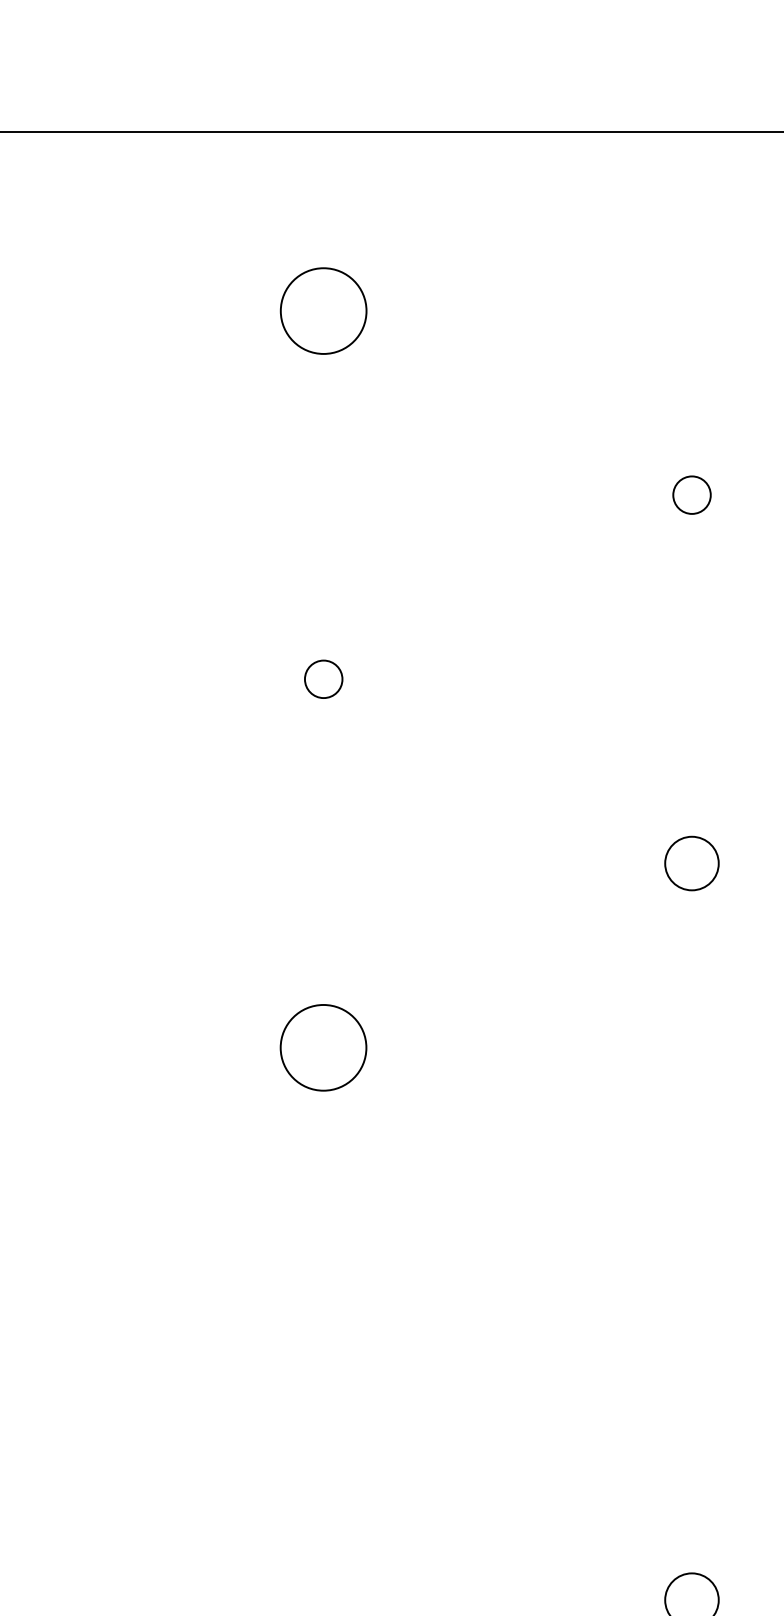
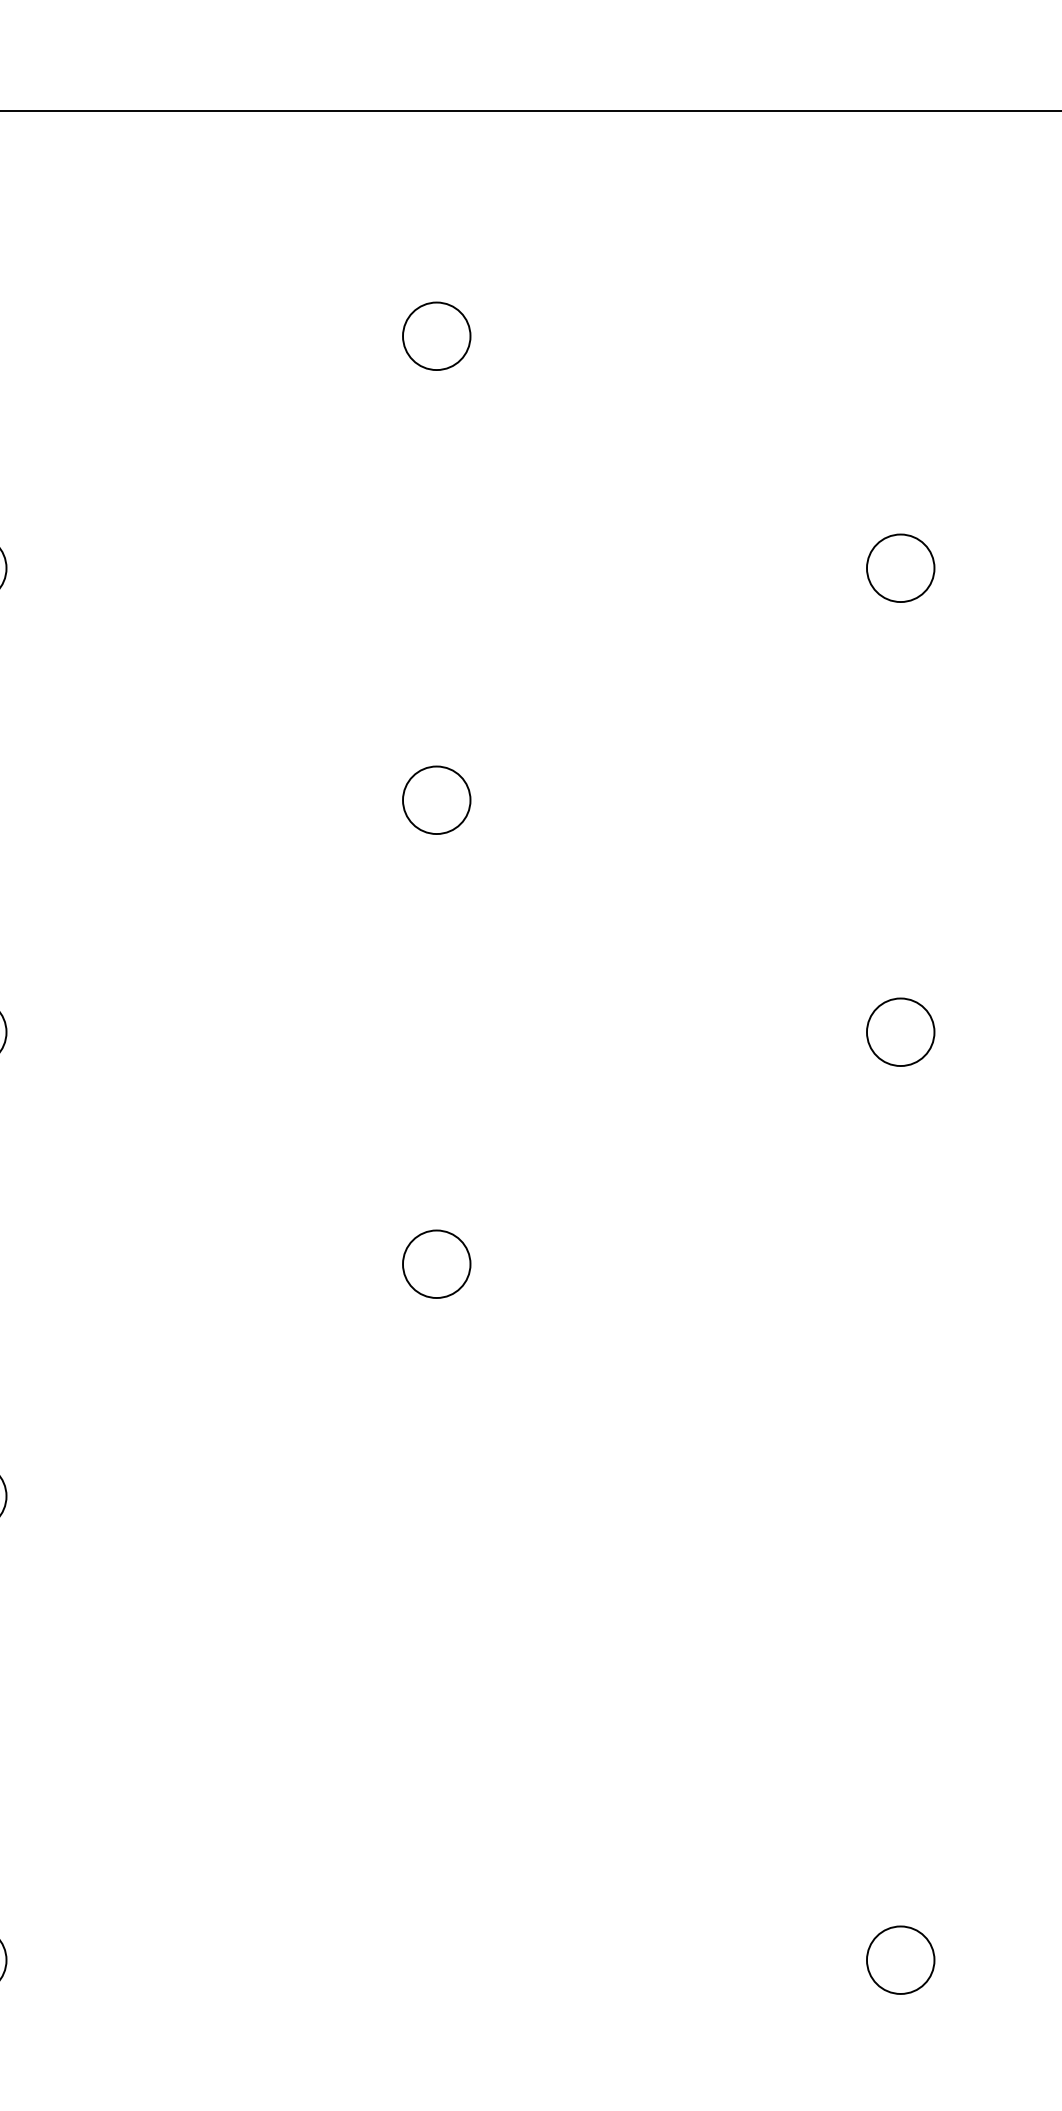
circle: (323, 311) -> (436, 336), size x0.62
circle: (691, 494) -> (900, 567), size x1.43
circle: (323, 678) -> (436, 799), size x1.43
circle: (323, 1047) -> (436, 1263), size x0.62

